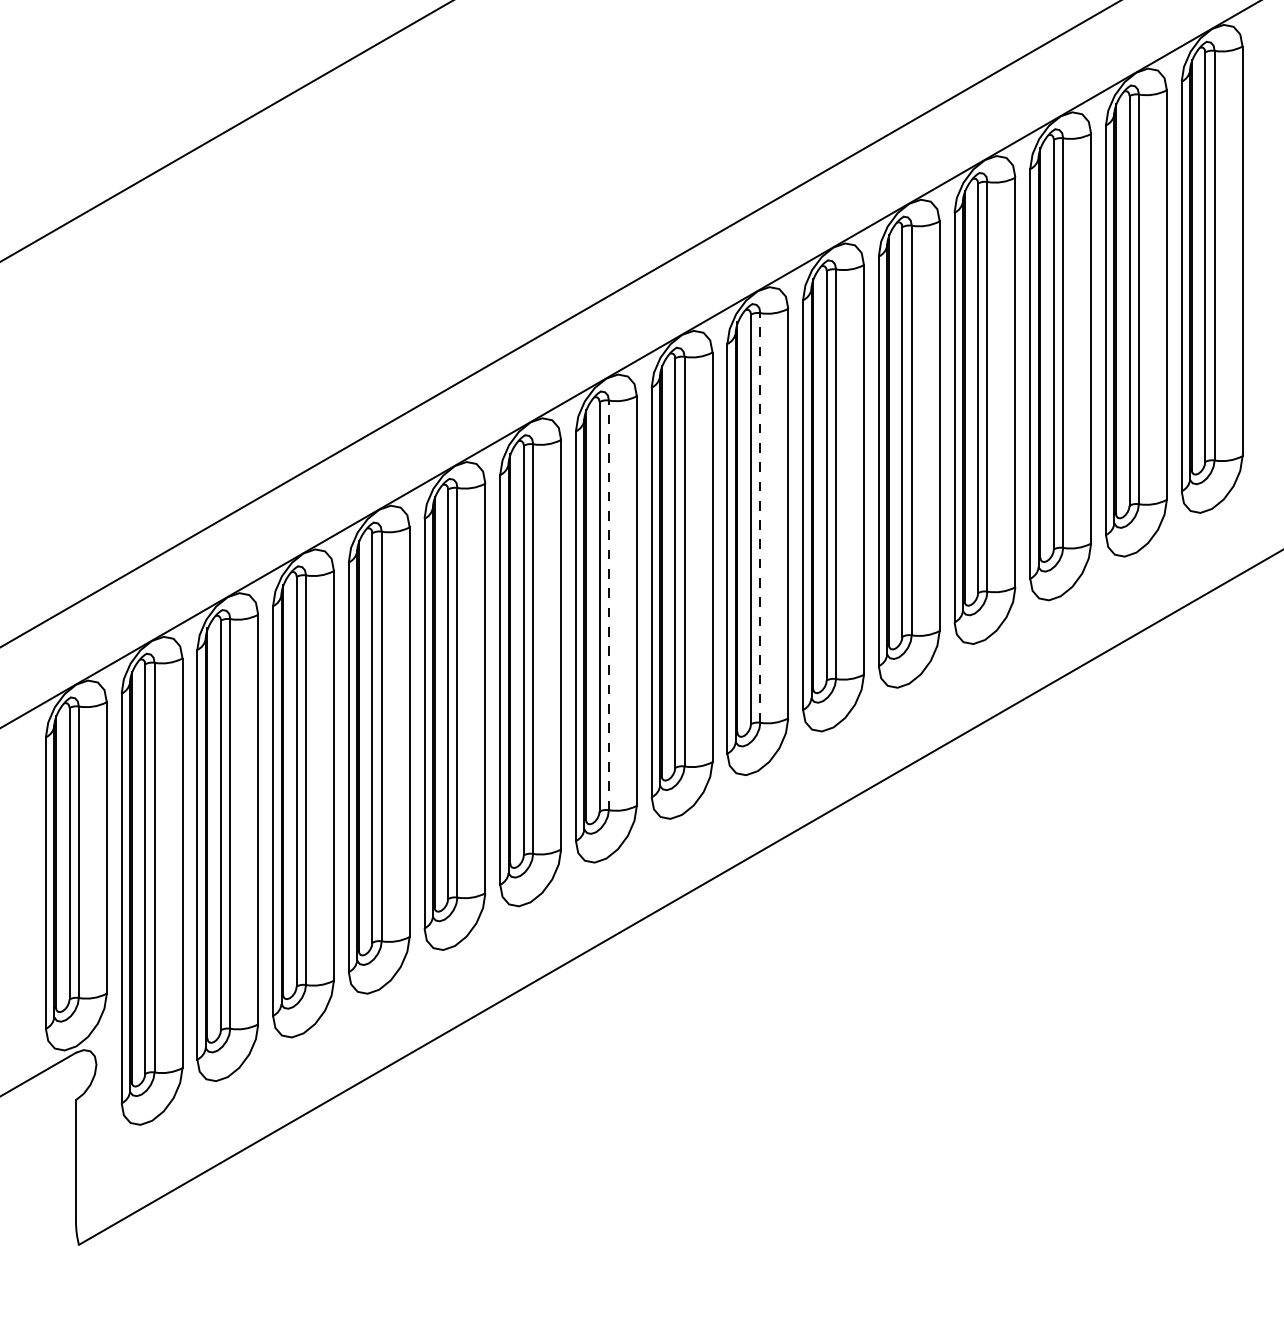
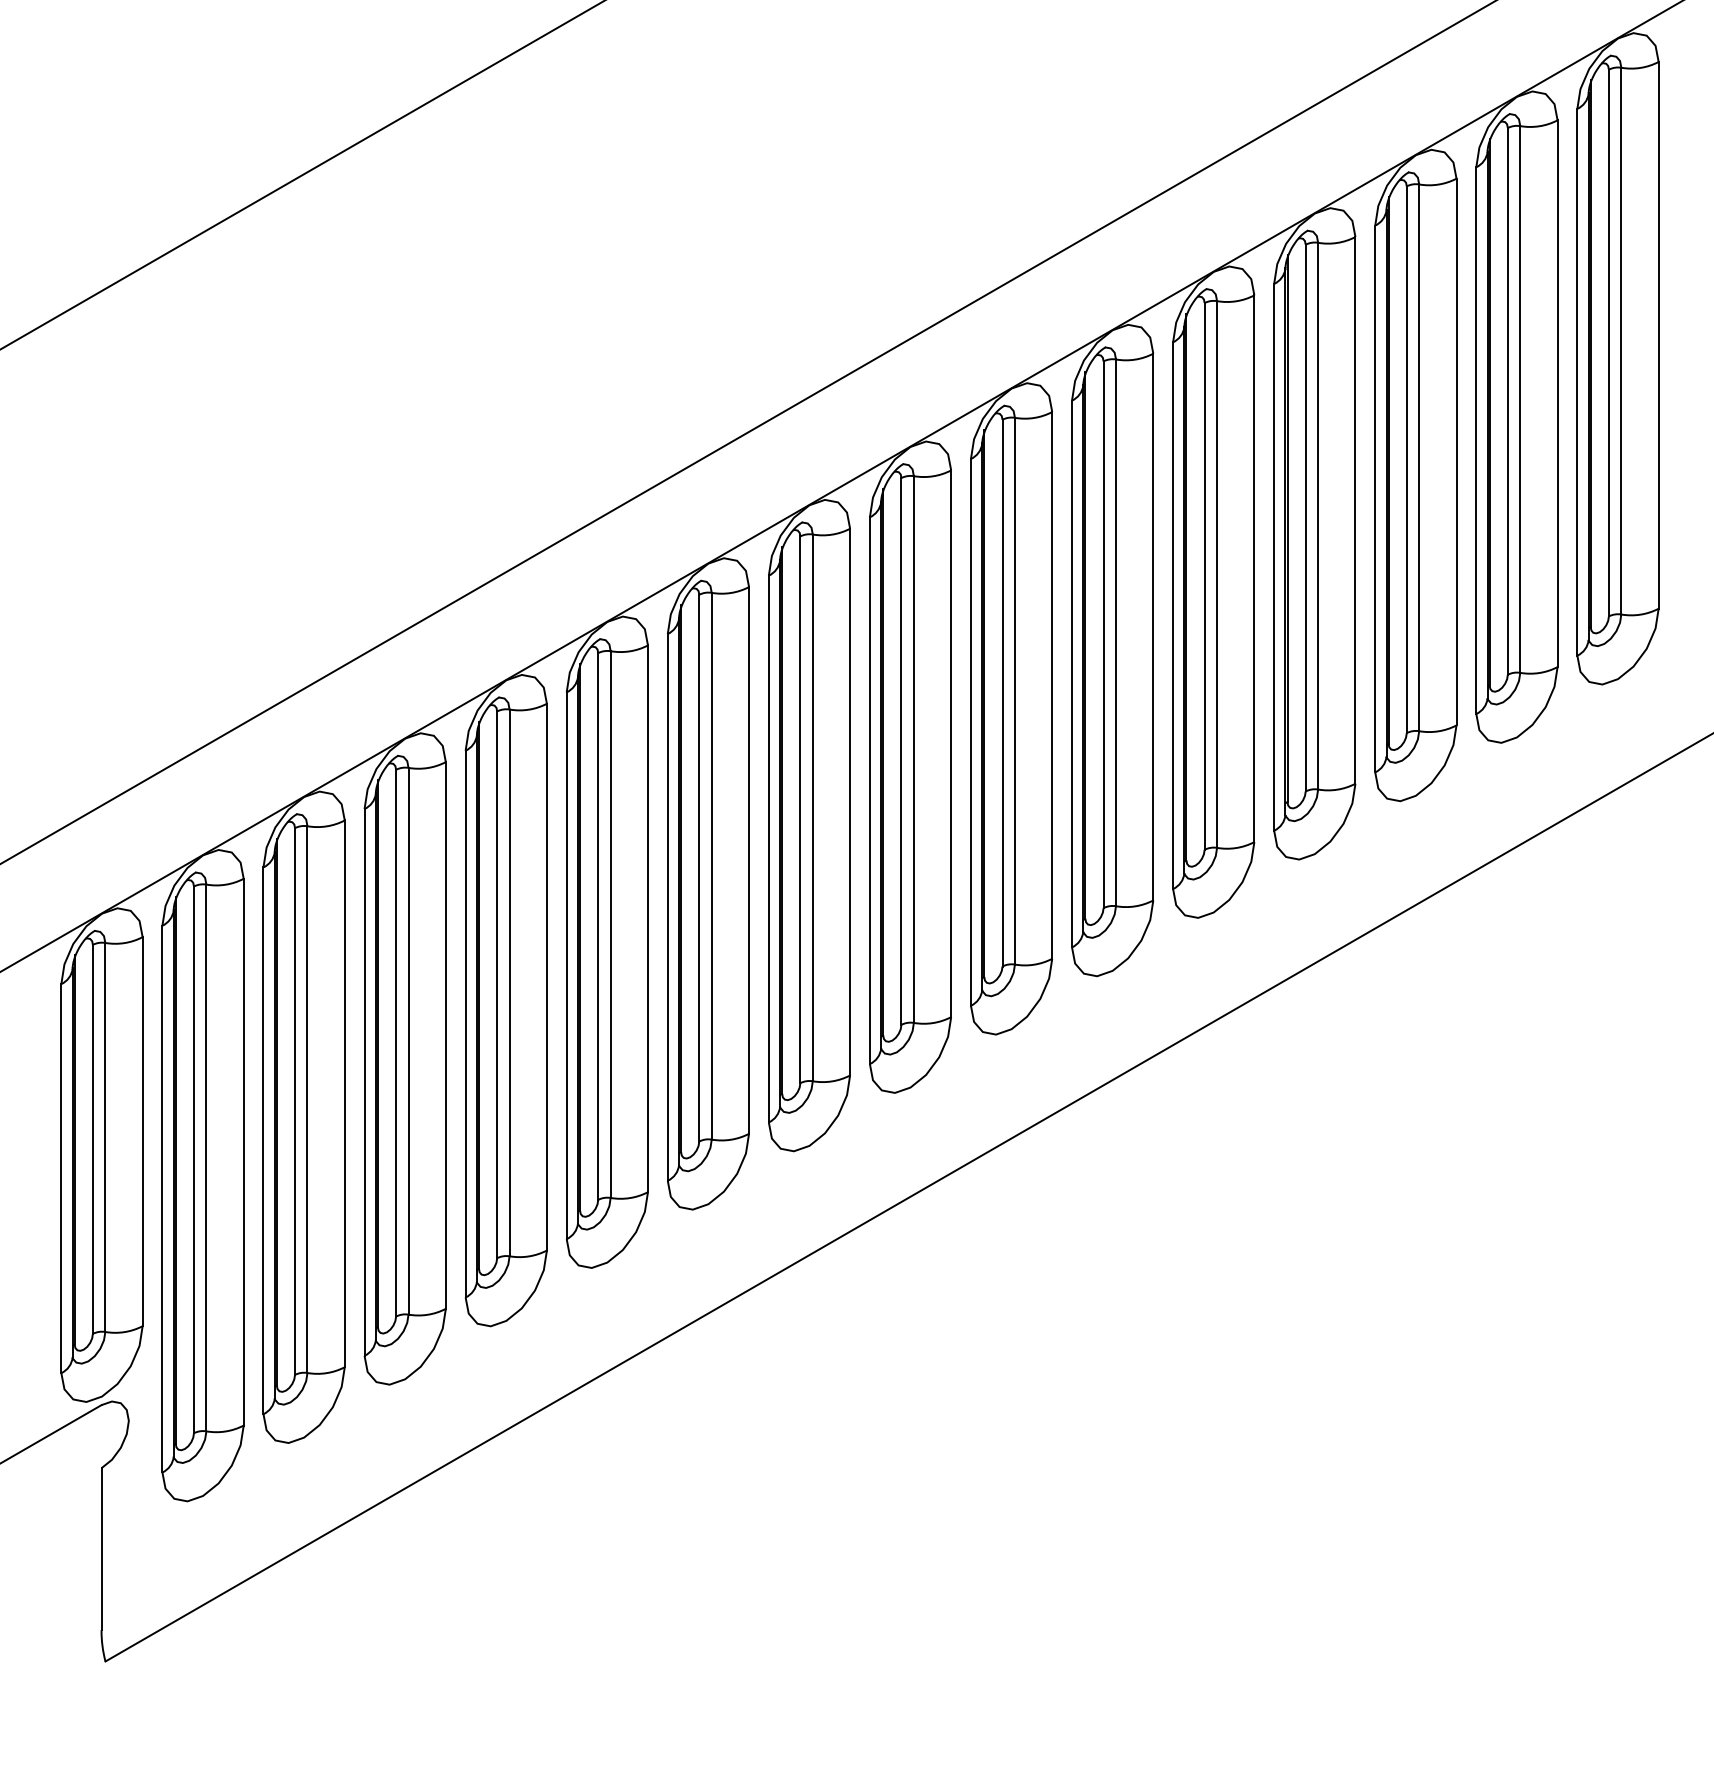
line: (760, 517) -> (1015, 690), dashed -> solid
line: (608, 605) -> (812, 808), dashed -> solid

